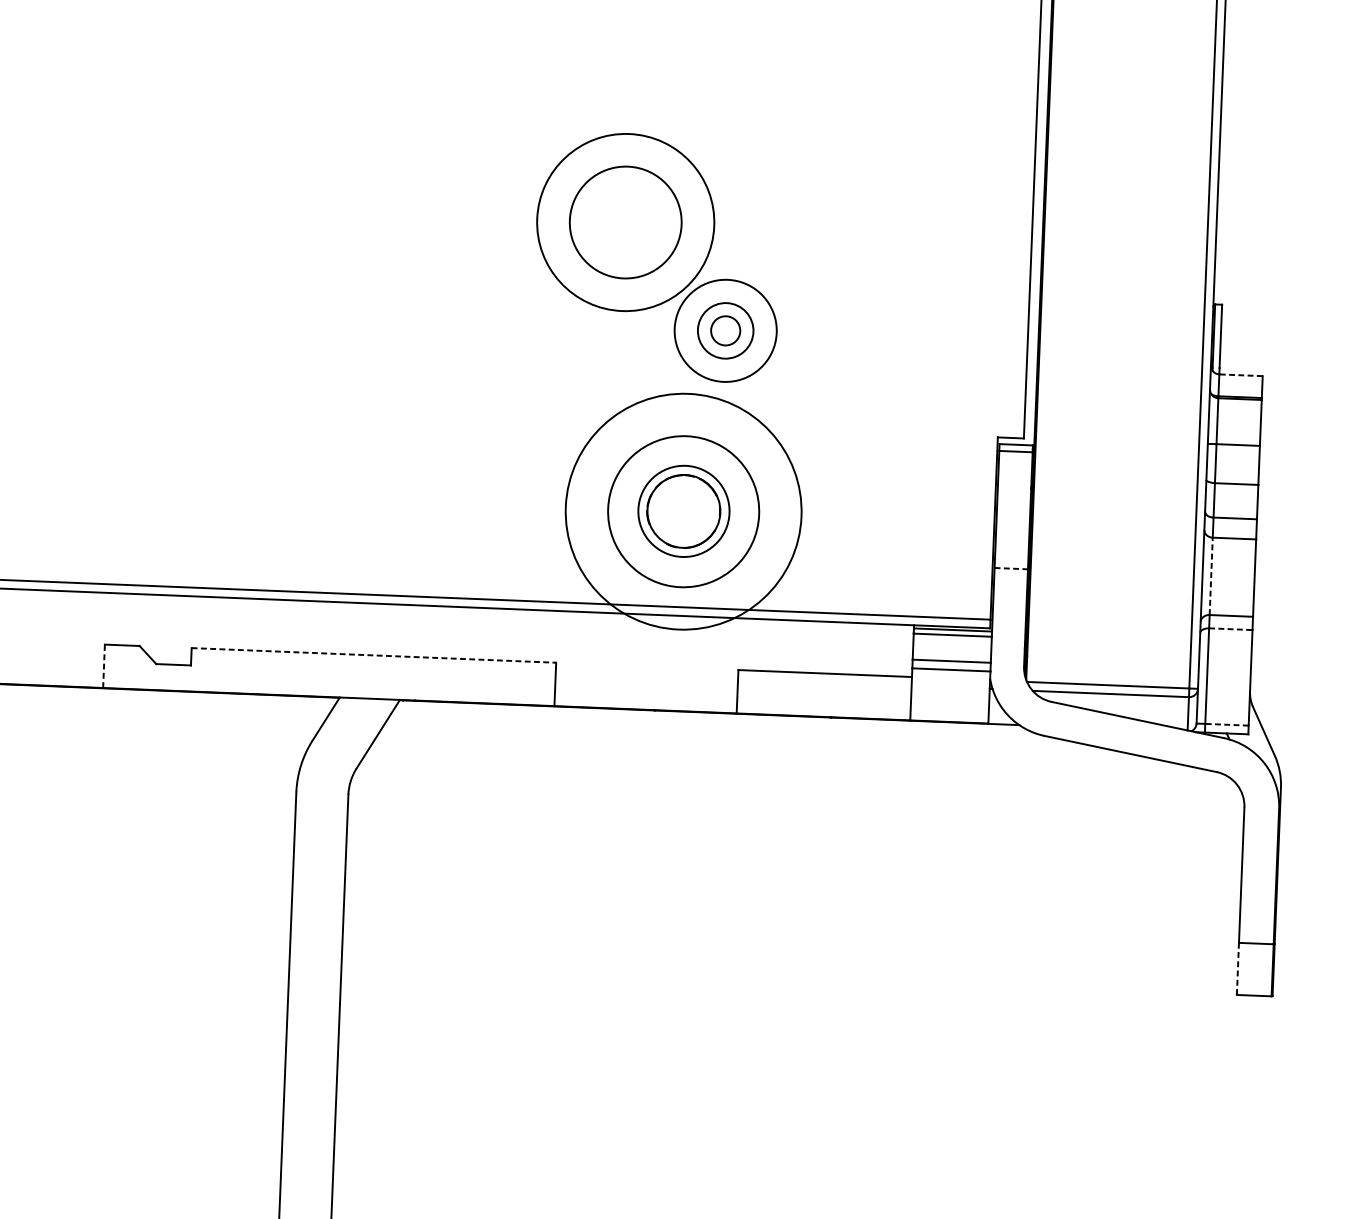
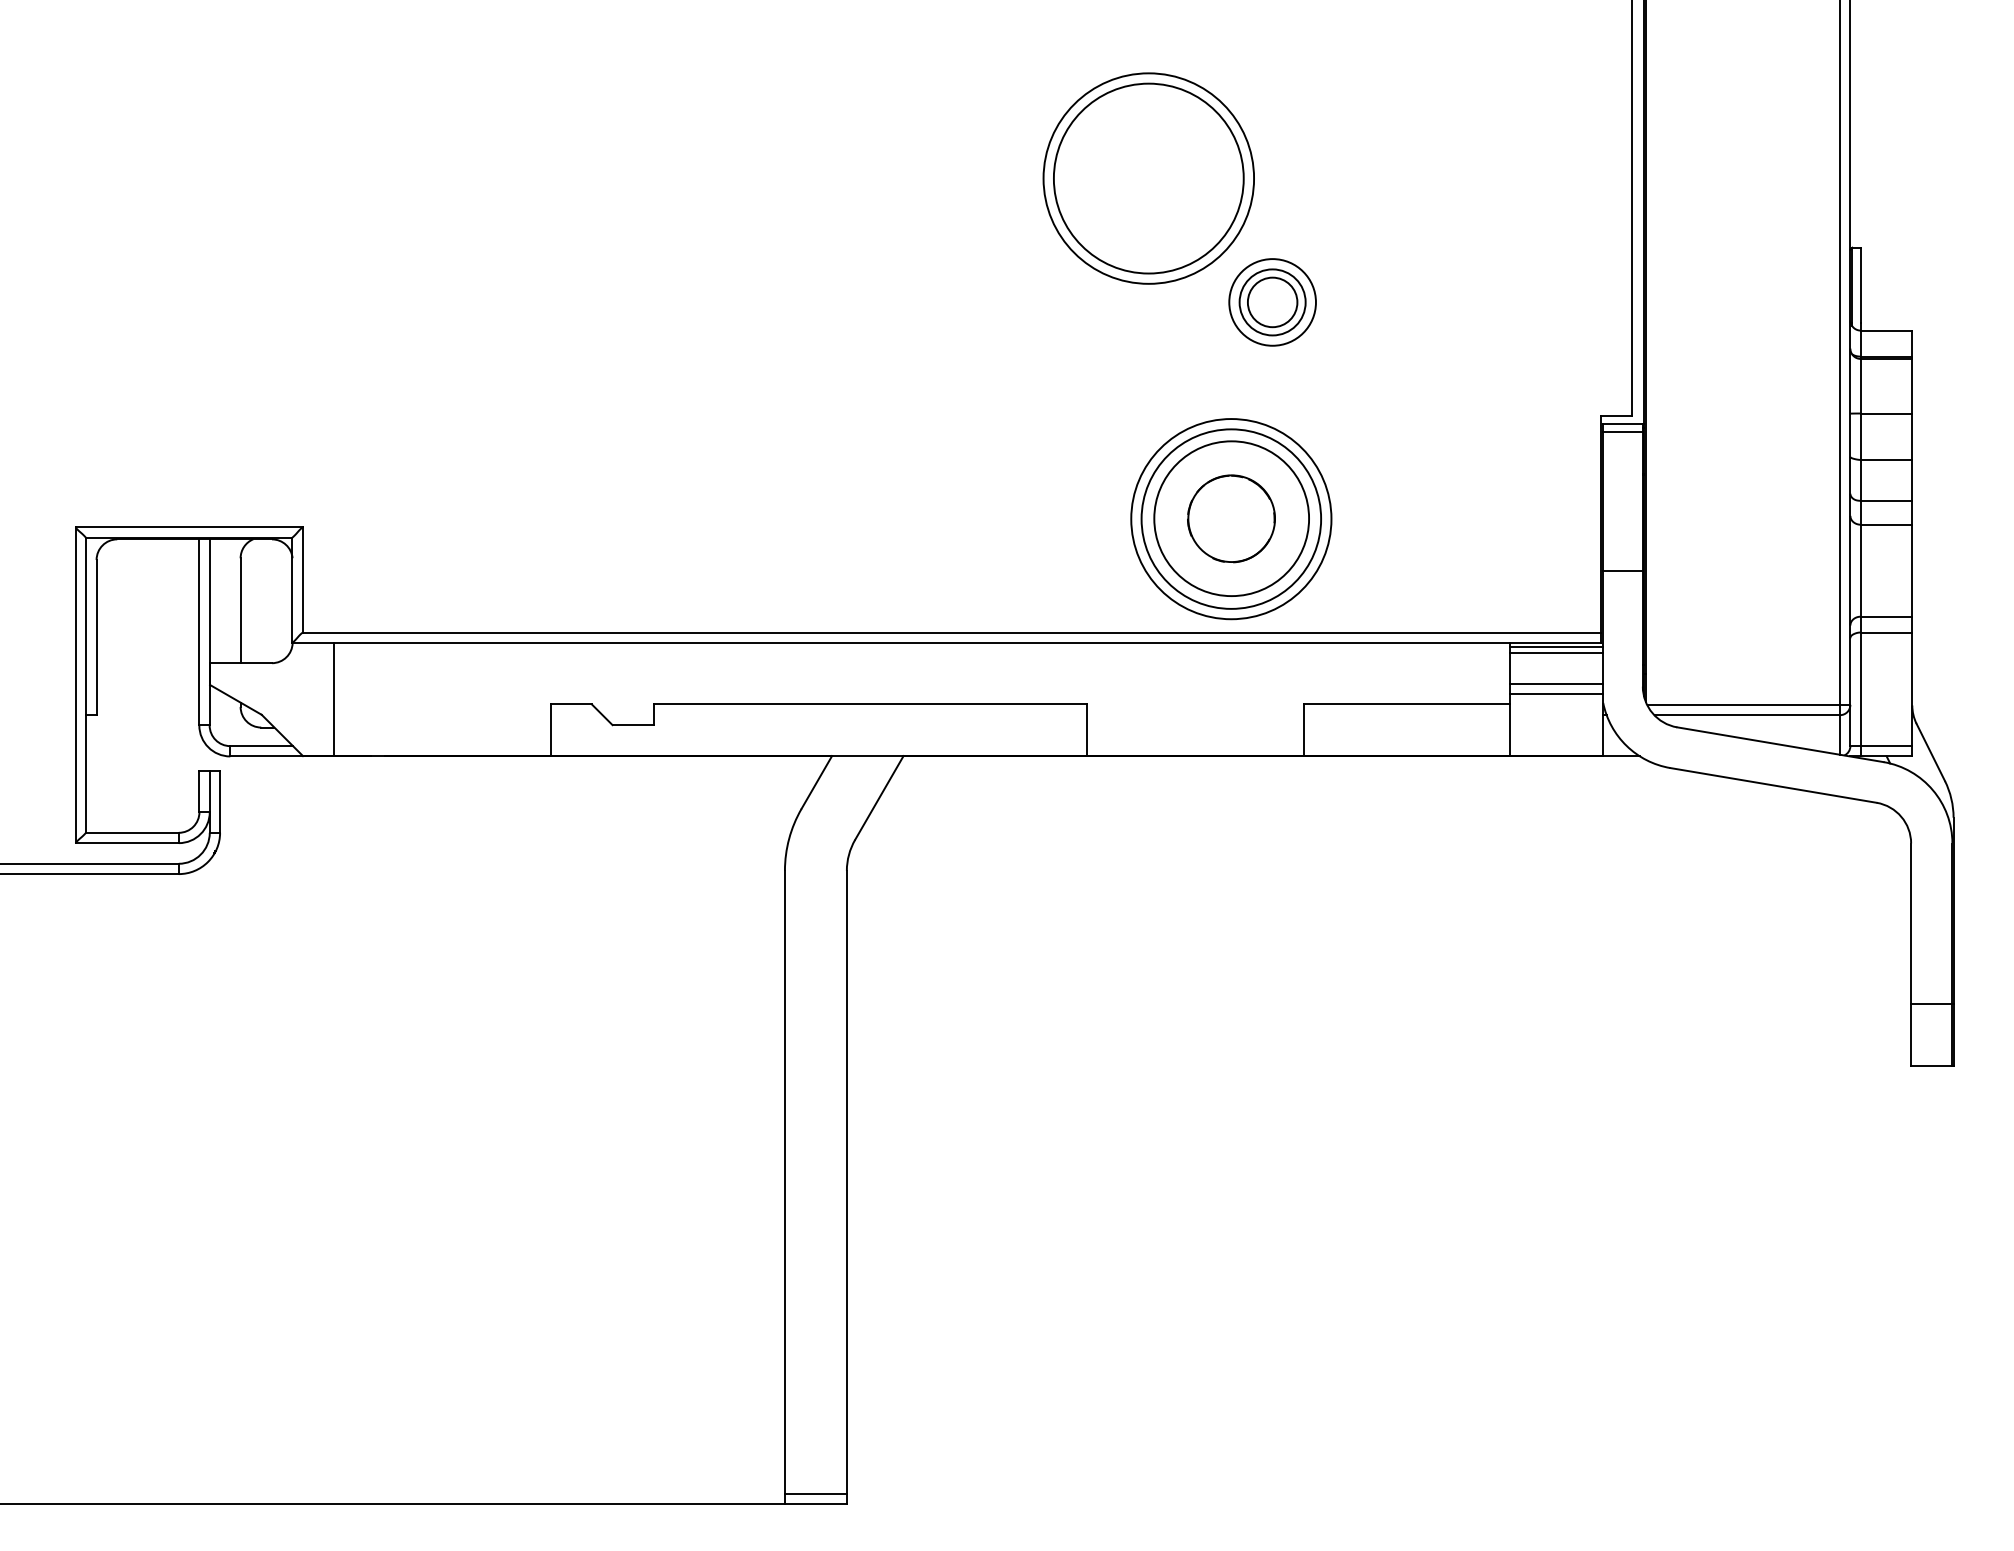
circle: (625, 222) -> (1148, 178), size x1.43
circle: (725, 330) -> (1272, 302), size x0.71
circle: (725, 330) -> (1272, 302), size x1.43
line: (1241, 375) -> (1886, 330), dashed -> solid
circle: (683, 511) -> (1231, 518), size x1.43
circle: (683, 512) -> (1231, 519), size x0.71
line: (1011, 569) -> (1623, 571), dashed -> solid
line: (1211, 576) -> (1860, 570), dashed -> solid
line: (1230, 629) -> (1886, 632), dashed -> solid
line: (373, 655) -> (870, 704), dashed -> solid
line: (103, 666) -> (550, 730), dashed -> solid
line: (1226, 725) -> (1886, 746), dashed -> solid
line: (1238, 968) -> (1911, 1035), dashed -> solid

